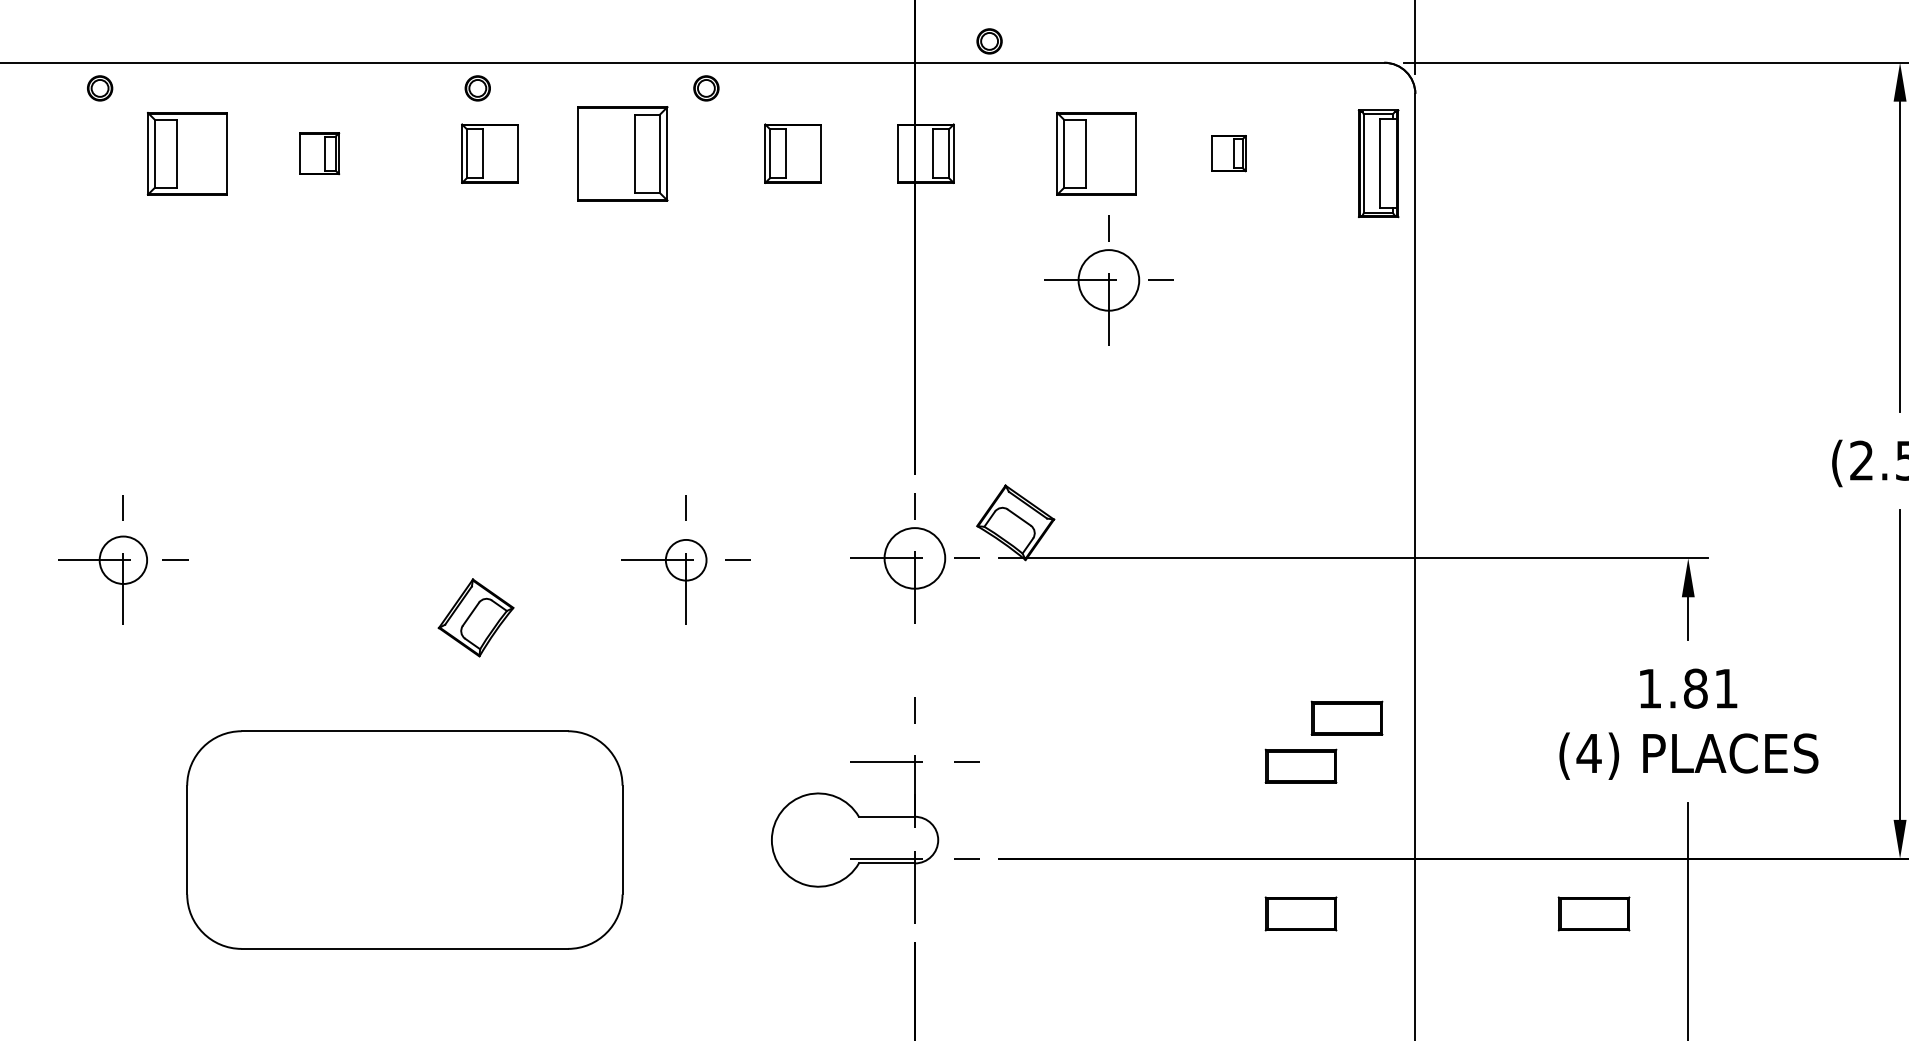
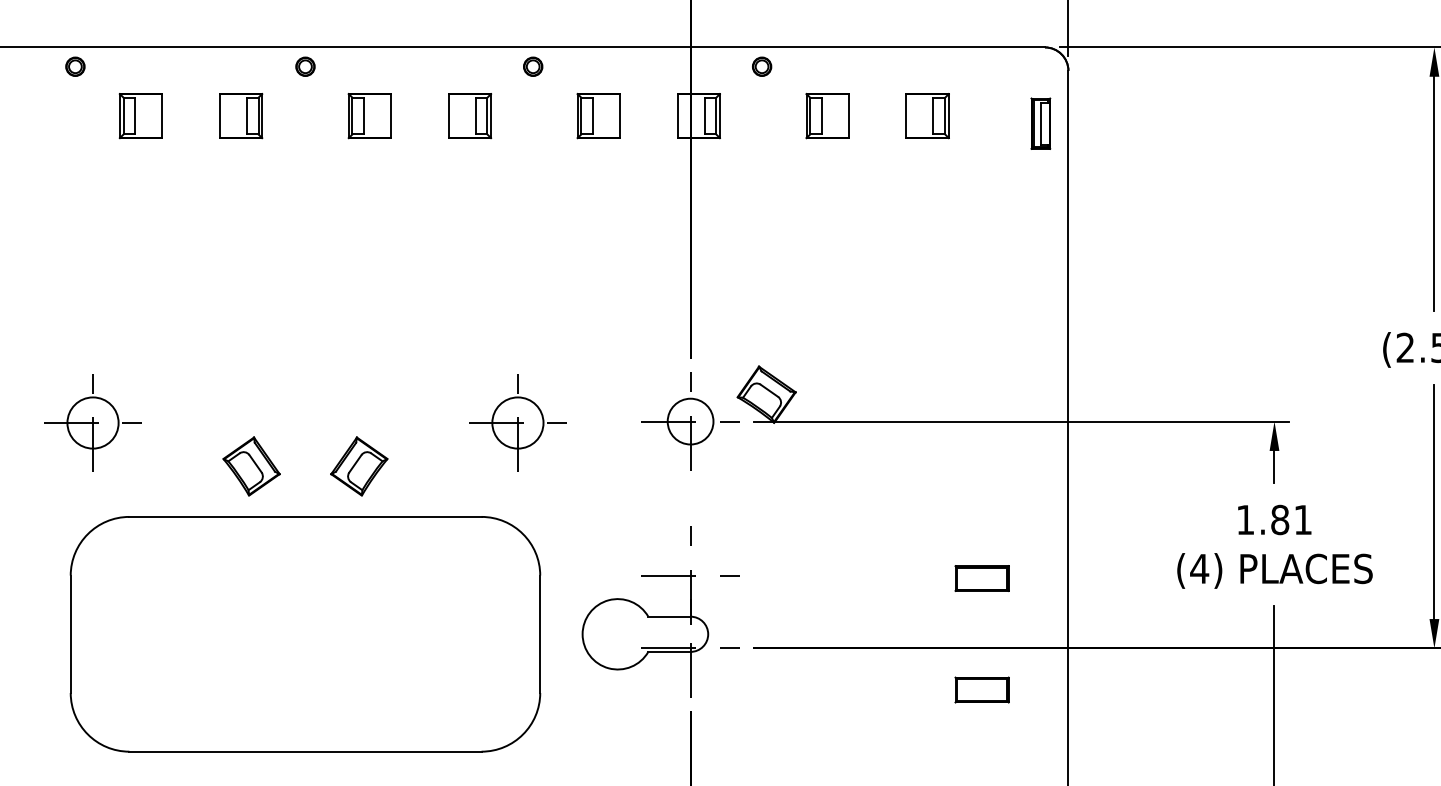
part: (989, 41) -> (762, 66), moved
part: (477, 88) -> (305, 66), moved
part: (186, 153) -> (140, 115), size x0.71
part: (319, 153) -> (241, 115), size x1.43
part: (622, 153) -> (469, 115), size x0.62
part: (1096, 153) -> (827, 115), size x0.71
part: (1228, 153) -> (927, 115), size x1.67
part: (1378, 163) -> (1040, 123), size x0.62
part: (1108, 280) -> (836, 211), removed
circle: (123, 560) -> (93, 423), size x1.43
circle: (686, 560) -> (518, 423), size x1.67
part: (333, 617) -> (251, 466), added
part: (1346, 717) -> (1016, 541), removed
part: (404, 839) -> (305, 633), size x1.43
part: (1593, 913) -> (1202, 689), removed

